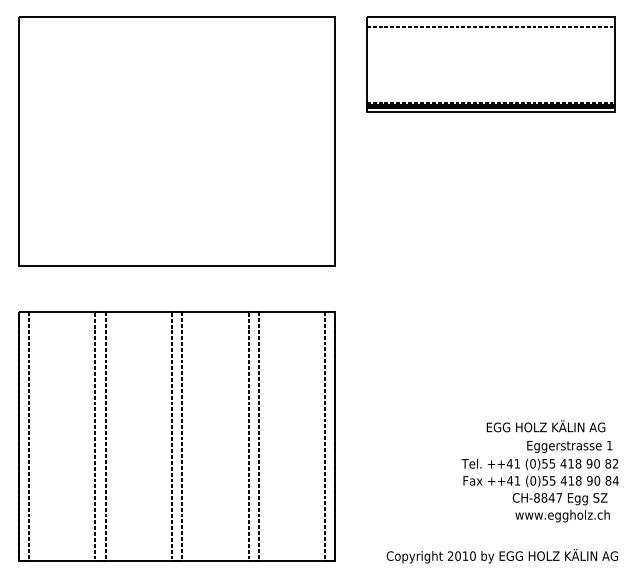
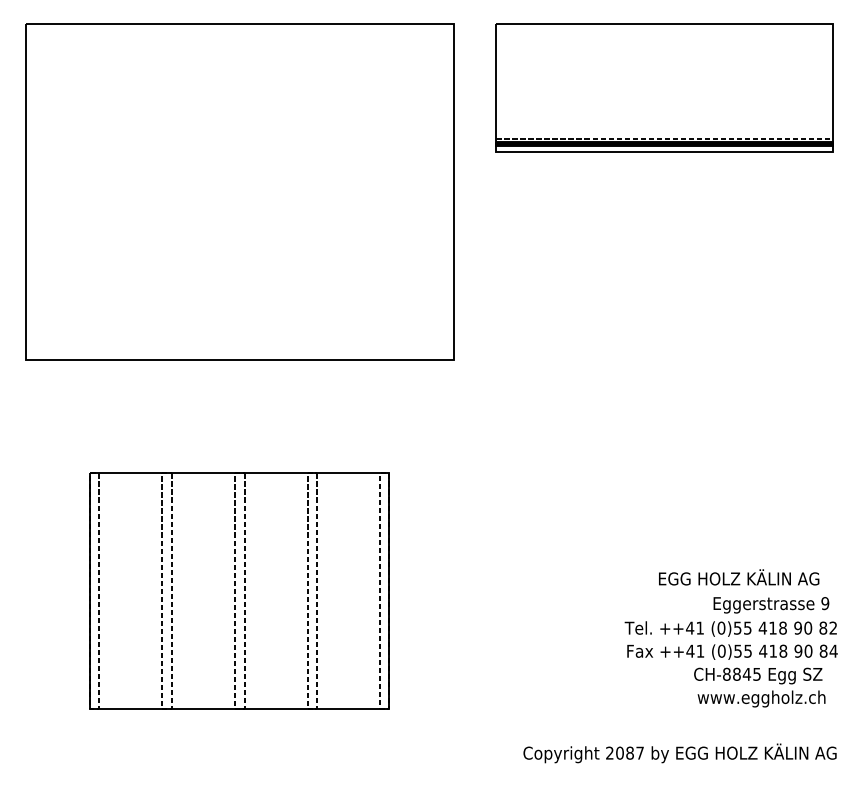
line: (490, 26) -> (664, 36), removed
part: (177, 436) -> (239, 591), size x0.7
text: (609, 445) -> (825, 603), 1 -> 9
text: (558, 498) -> (756, 674), CH-8847 -> CH-8845
text: (469, 555) -> (635, 752), 2010 -> 2087

